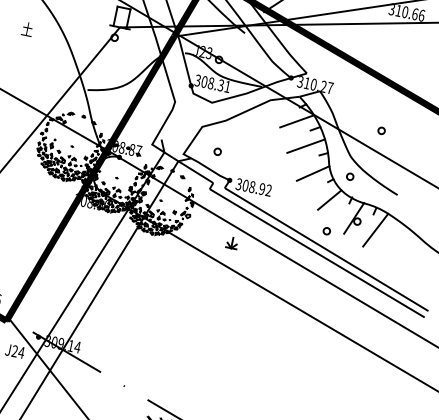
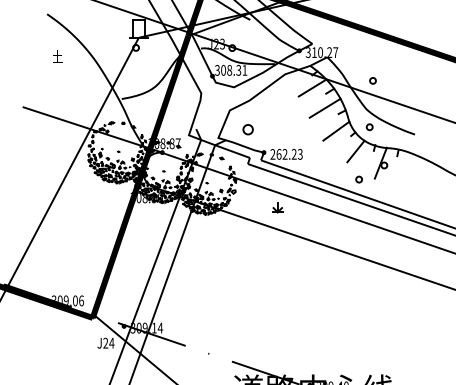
part: (381, 130) -> (372, 80), moved
part: (217, 151) -> (247, 129), size x1.6
text: (253, 187) -> (286, 154), 308.92 -> 262.23
line: (376, 230) -> (402, 169), removed

